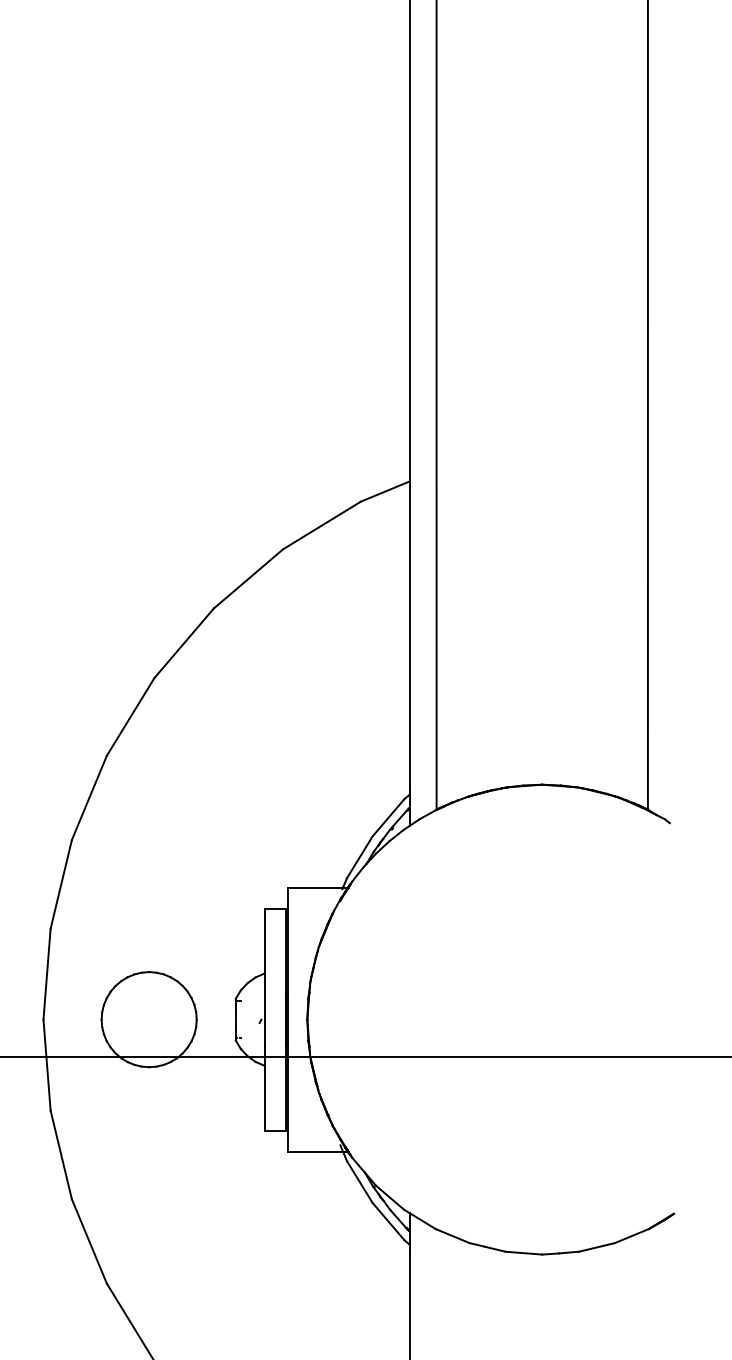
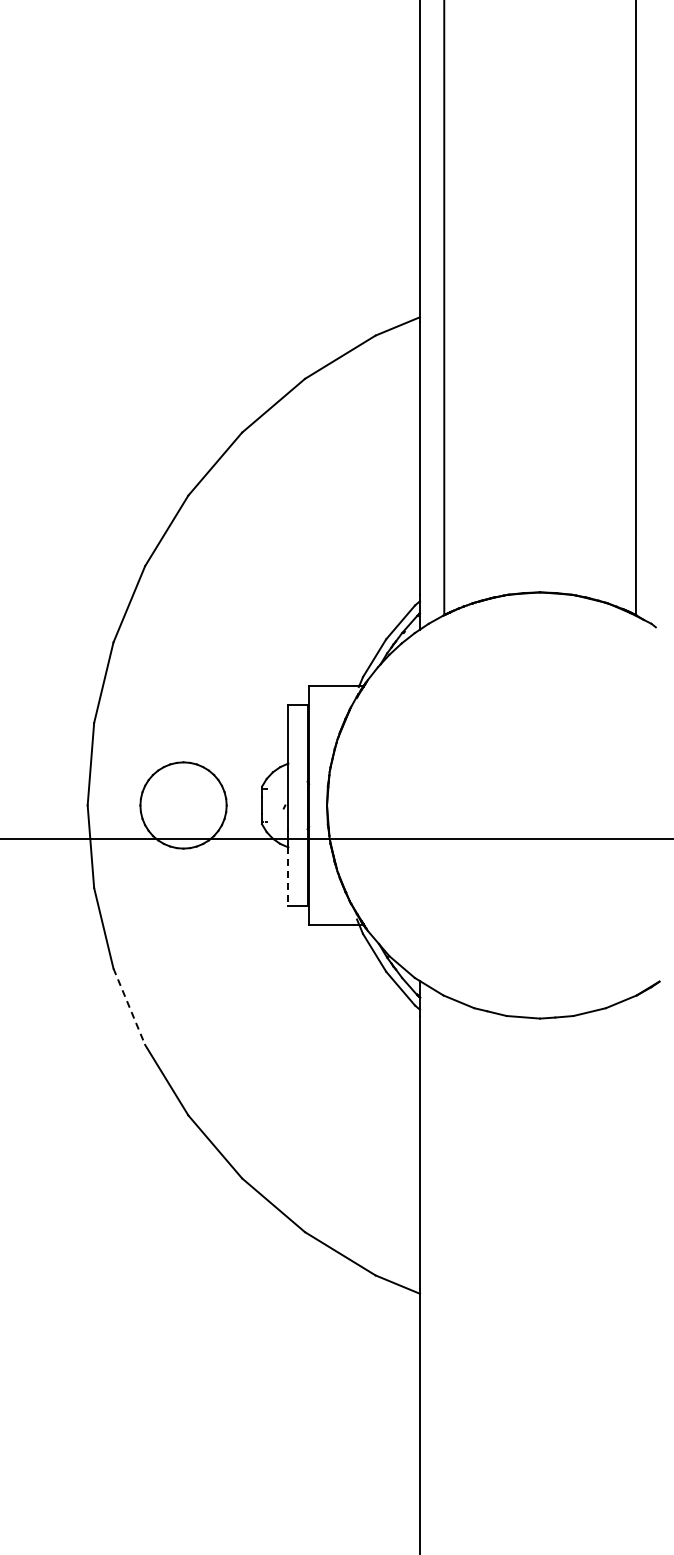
line: (264, 1099) -> (288, 877), solid -> dashed
line: (89, 1242) -> (129, 1007), solid -> dashed

